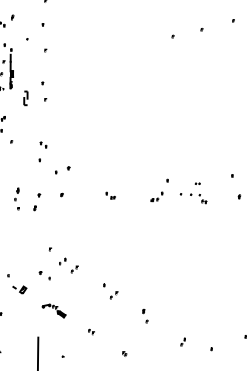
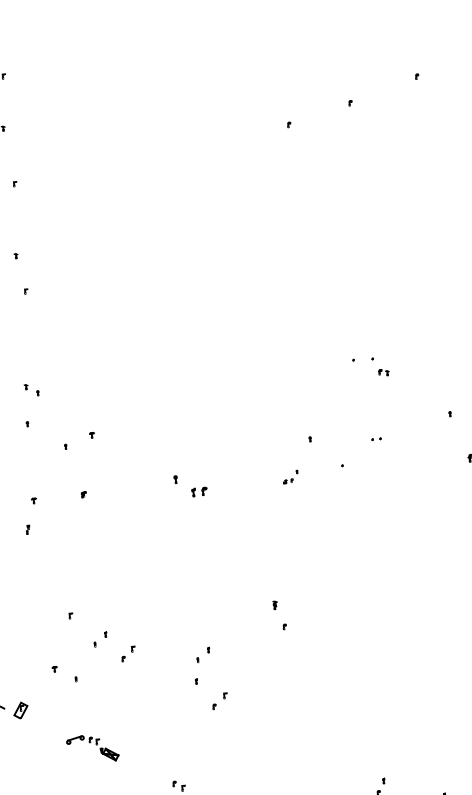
part: (110, 195) -> (189, 484), size x1.6
part: (156, 196) -> (289, 476), size x0.6
part: (198, 198) -> (370, 366), moved
part: (108, 273) -> (202, 654), added
part: (145, 315) -> (279, 613), moved

